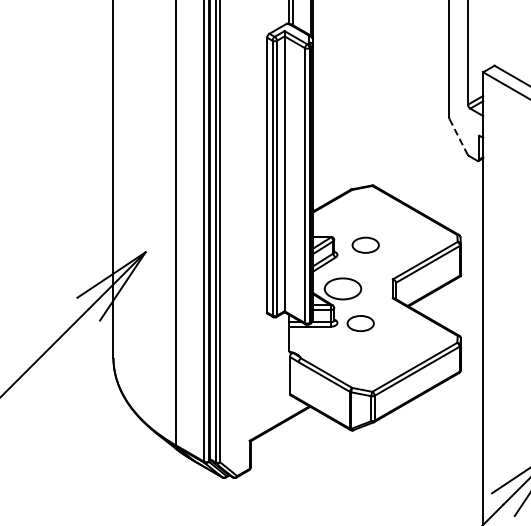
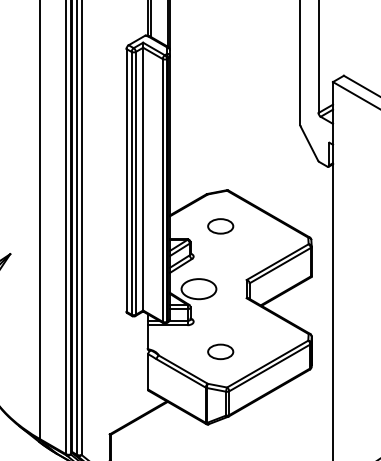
line: (458, 136) -> (309, 143), dashed -> solid
part: (365, 244) -> (220, 225), moved
part: (360, 323) -> (220, 351), moved

